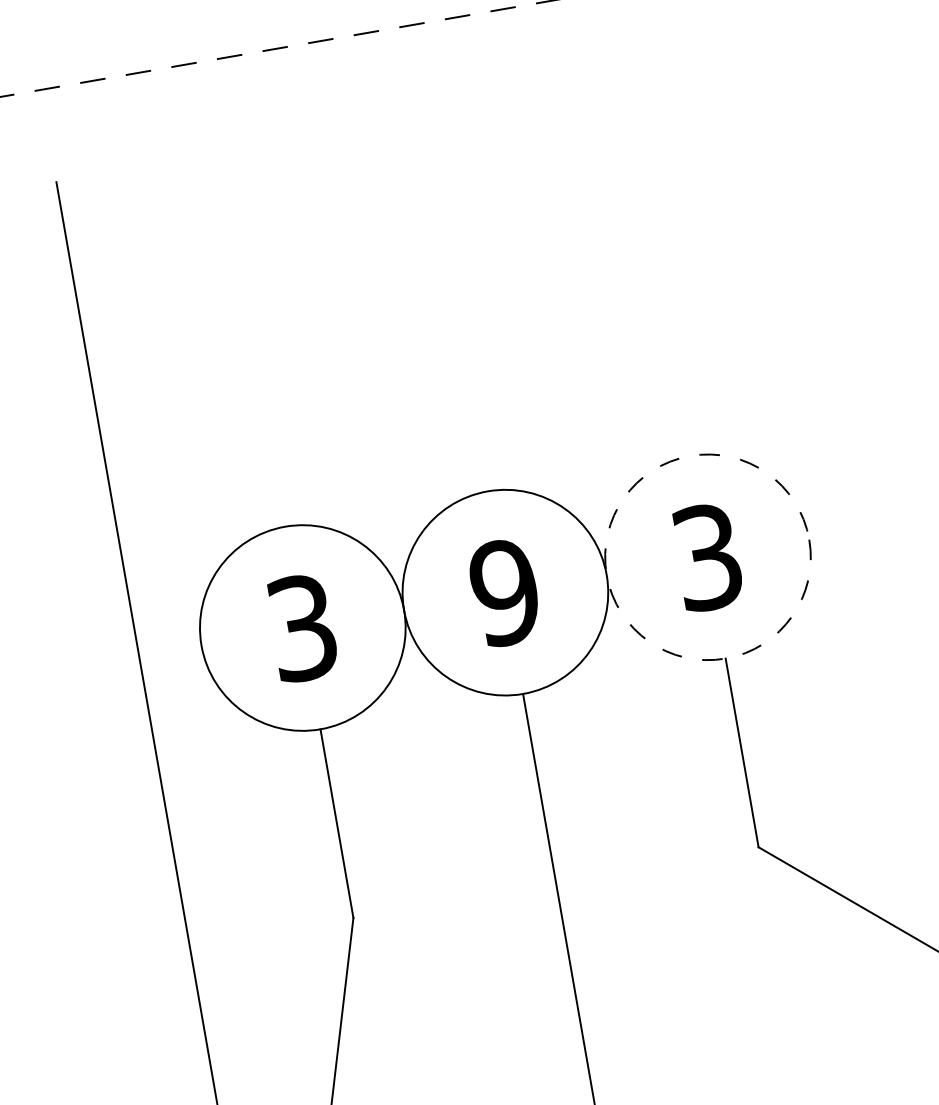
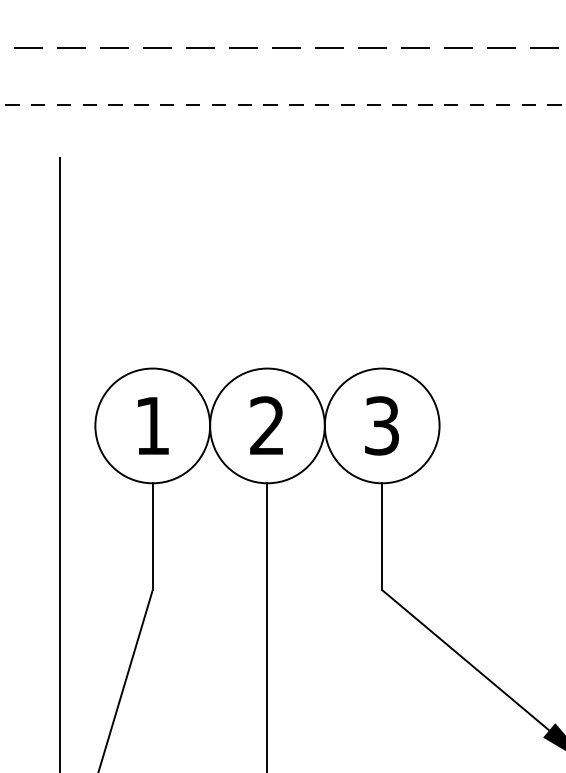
circle: (706, 556) -> (381, 425), dashed -> solid
text: (503, 592) -> (266, 425), 9 -> 2
text: (302, 627) -> (152, 425), 3 -> 1

